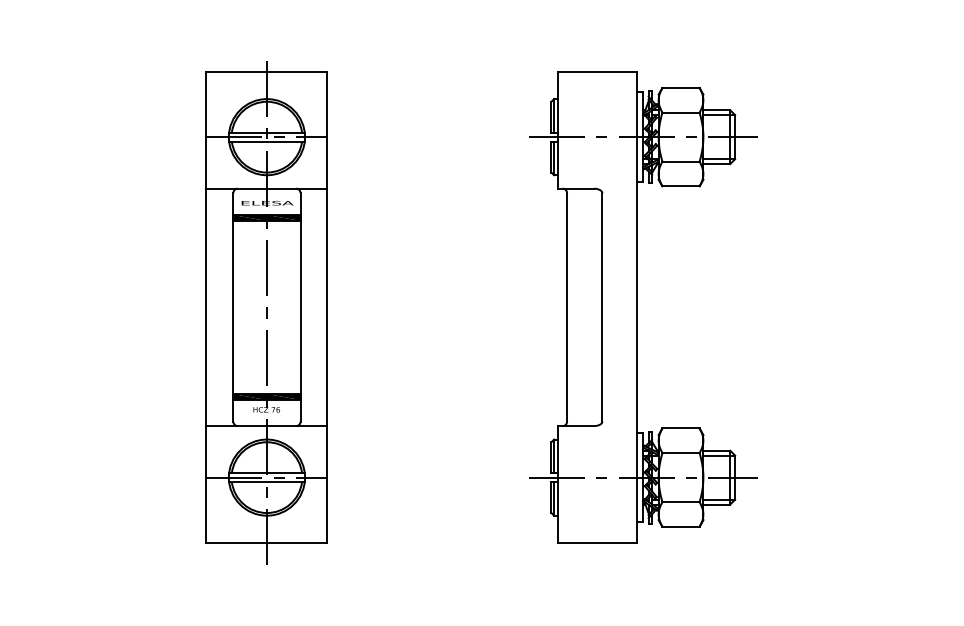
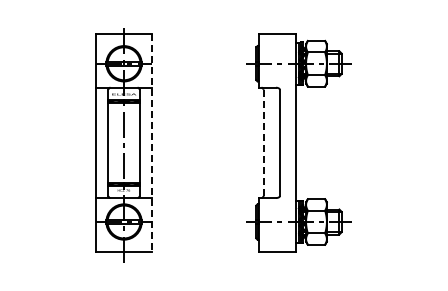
line: (328, 308) -> (152, 143), solid -> dashed
line: (566, 308) -> (263, 143), solid -> dashed

